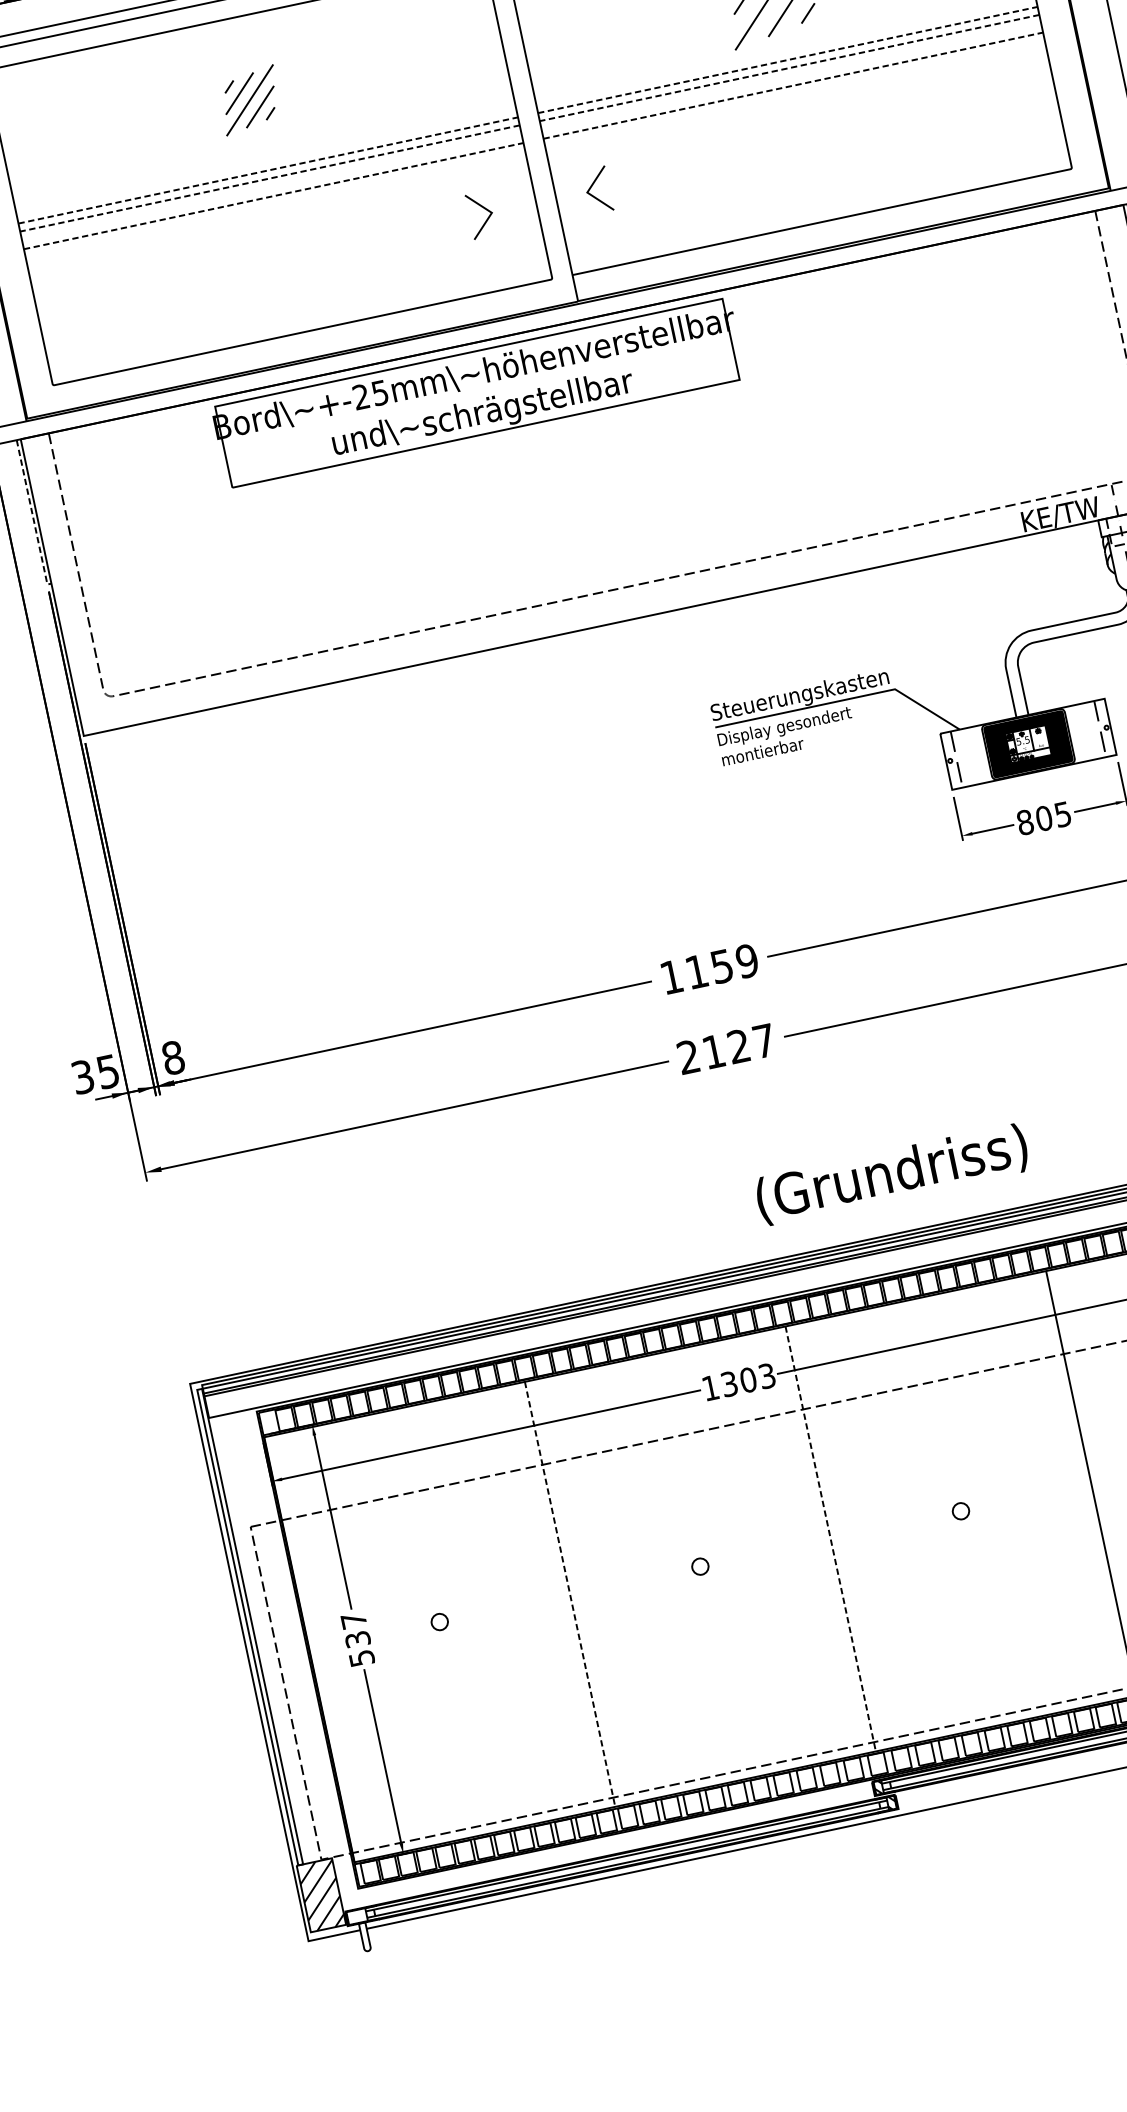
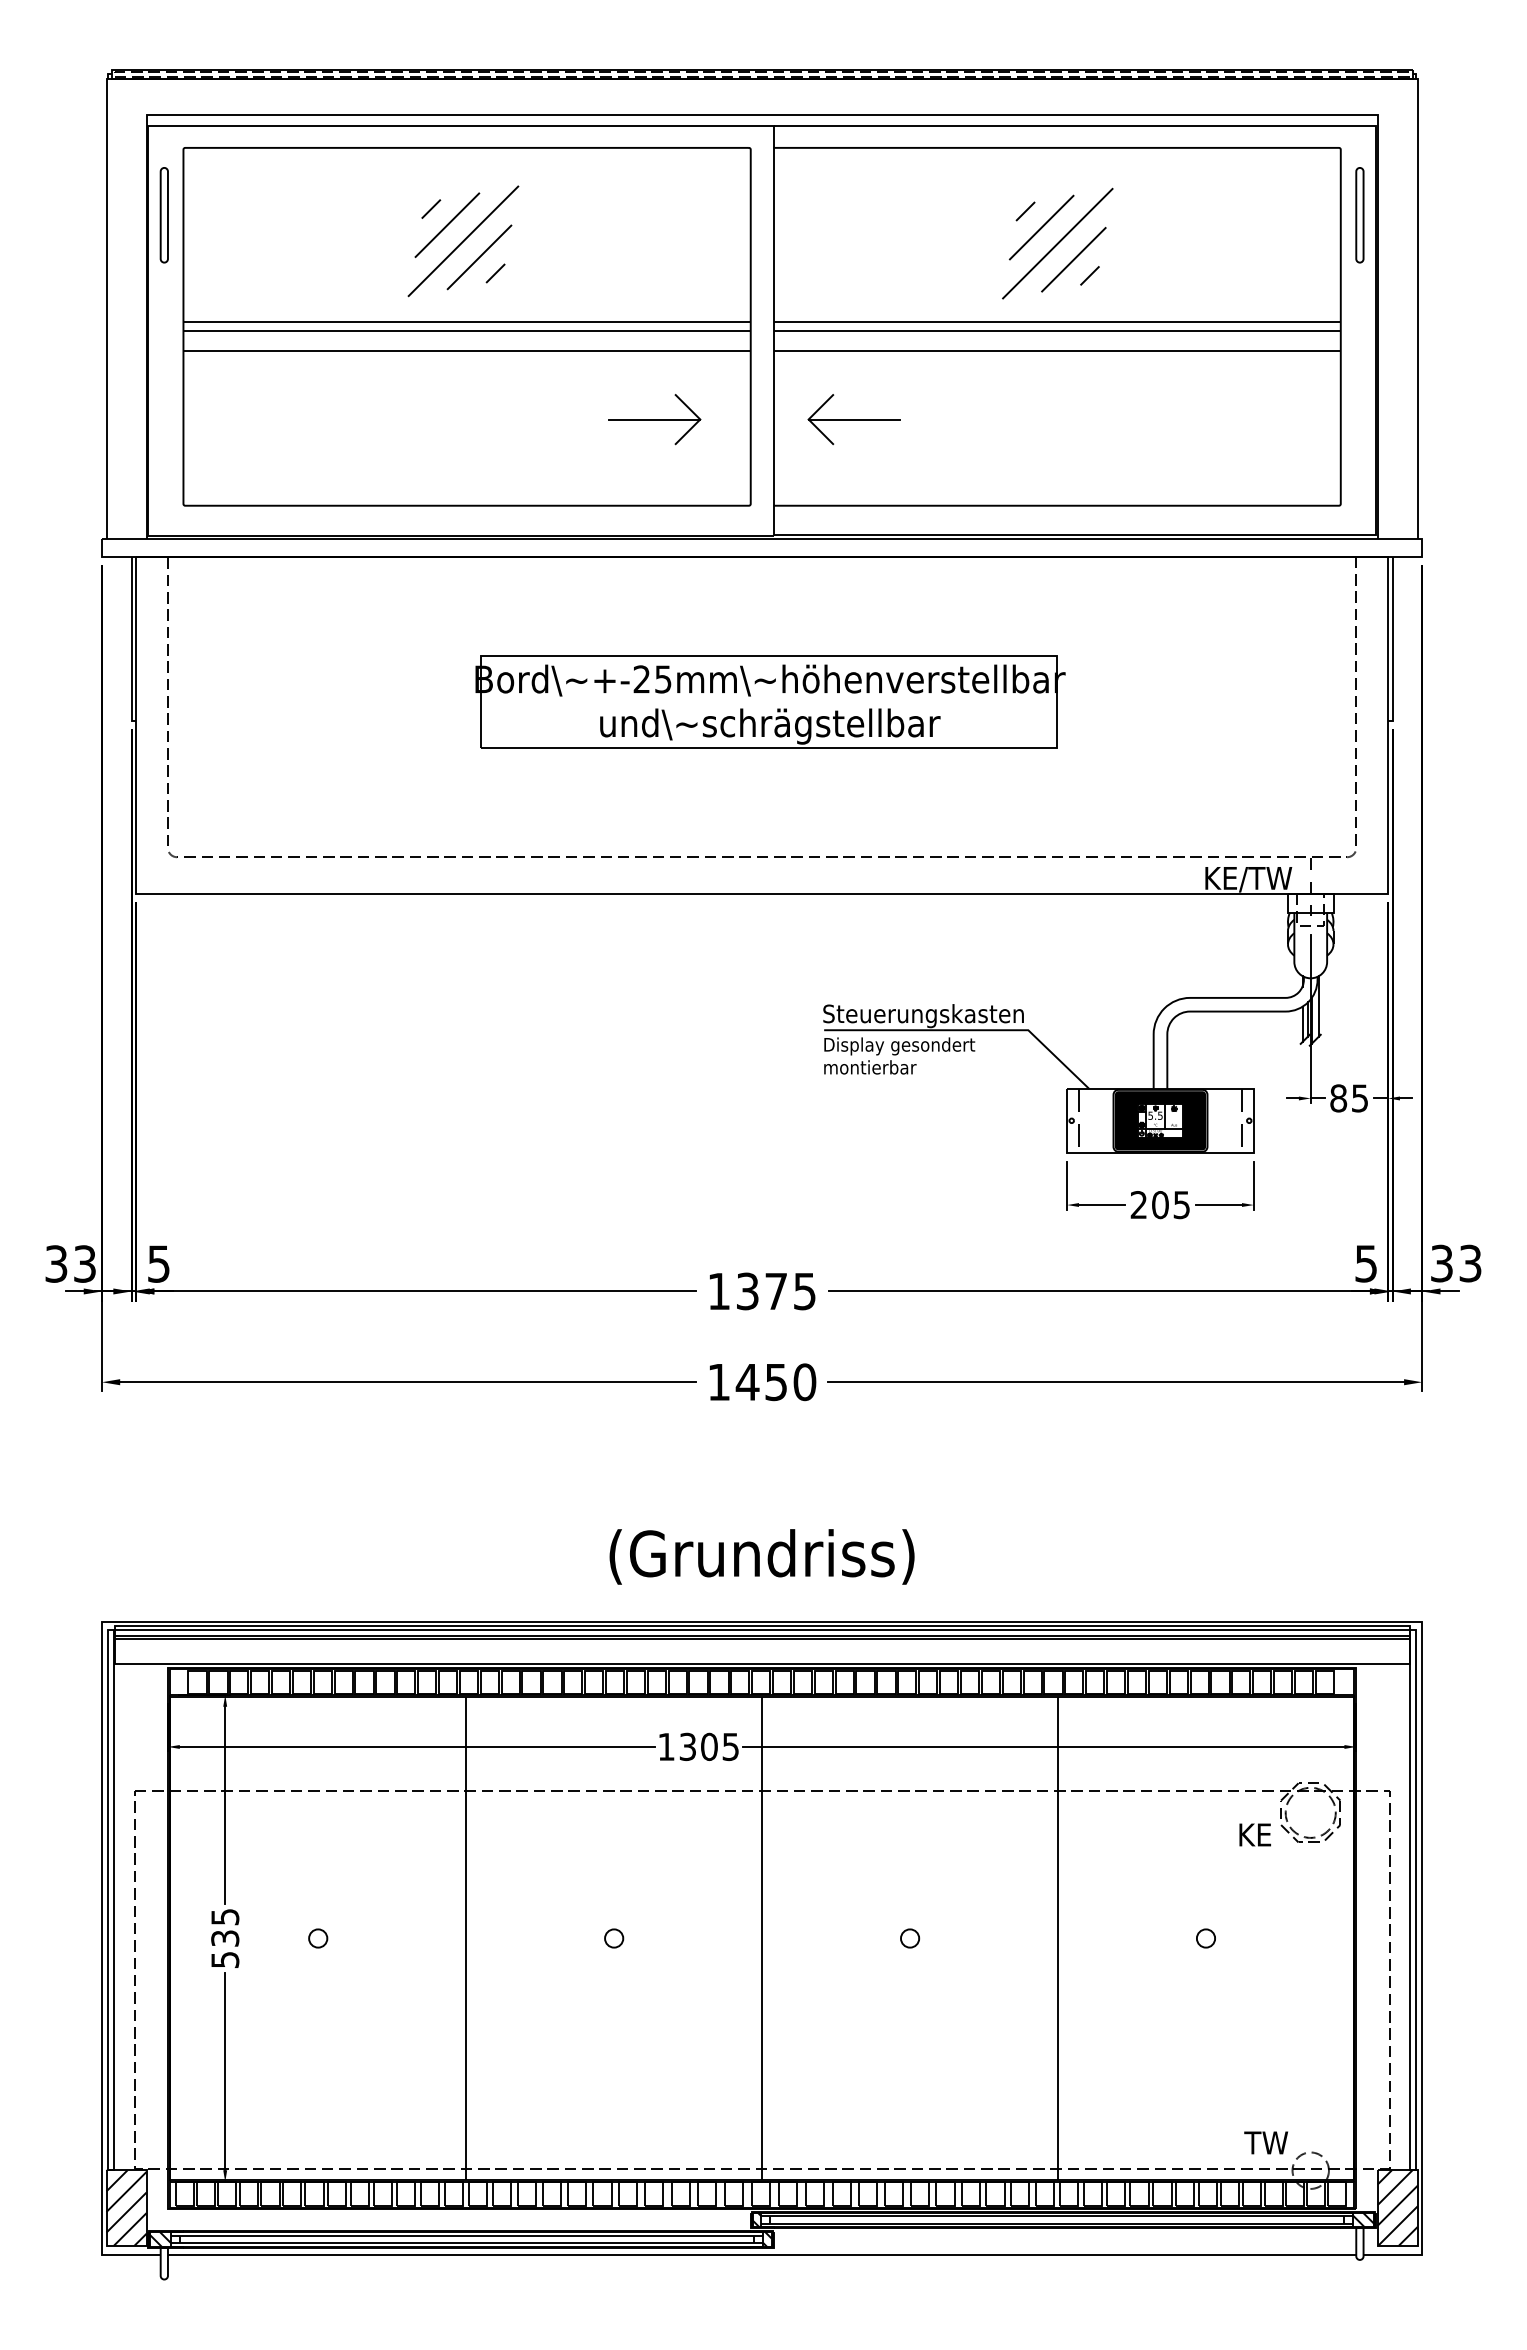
line: (788, 59) -> (1057, 321), dashed -> solid
line: (789, 67) -> (1057, 330), dashed -> solid
line: (793, 85) -> (1057, 350), dashed -> solid
part: (250, 100) -> (463, 241), size x1.67
line: (268, 170) -> (467, 321), dashed -> solid
line: (270, 178) -> (467, 330), dashed -> solid
line: (626, 184) -> (853, 419), added
line: (273, 195) -> (467, 350), dashed -> solid
line: (451, 221) -> (654, 419), added
part: (478, 392) -> (770, 701), moved
line: (32, 514) -> (131, 641), dashed -> solid
text: (1024, 823) -> (1138, 1205), 805 -> 205
text: (722, 966) -> (776, 1291), 1159 -> 1375
text: (726, 1049) -> (762, 1382), 2127 -> 1450
text: (172, 1057) -> (158, 1263), 8 -> 5
text: (107, 1071) -> (84, 1263), 35 -> 33
text: (891, 1174) -> (761, 1556), moved
text: (766, 1375) -> (730, 1746), 1303 -> 1305
line: (831, 1539) -> (762, 1939), dashed -> solid
line: (570, 1595) -> (466, 1939), dashed -> solid
text: (354, 1620) -> (225, 1917), 537 -> 535
hatch: (357, 1916) -> (160, 2239), added

